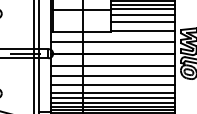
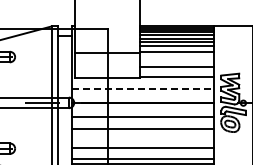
line: (142, 15) -> (177, 58), removed
line: (113, 42) -> (143, 89), solid -> dashed
line: (112, 85) -> (142, 139), removed
line: (112, 98) -> (142, 154), removed

